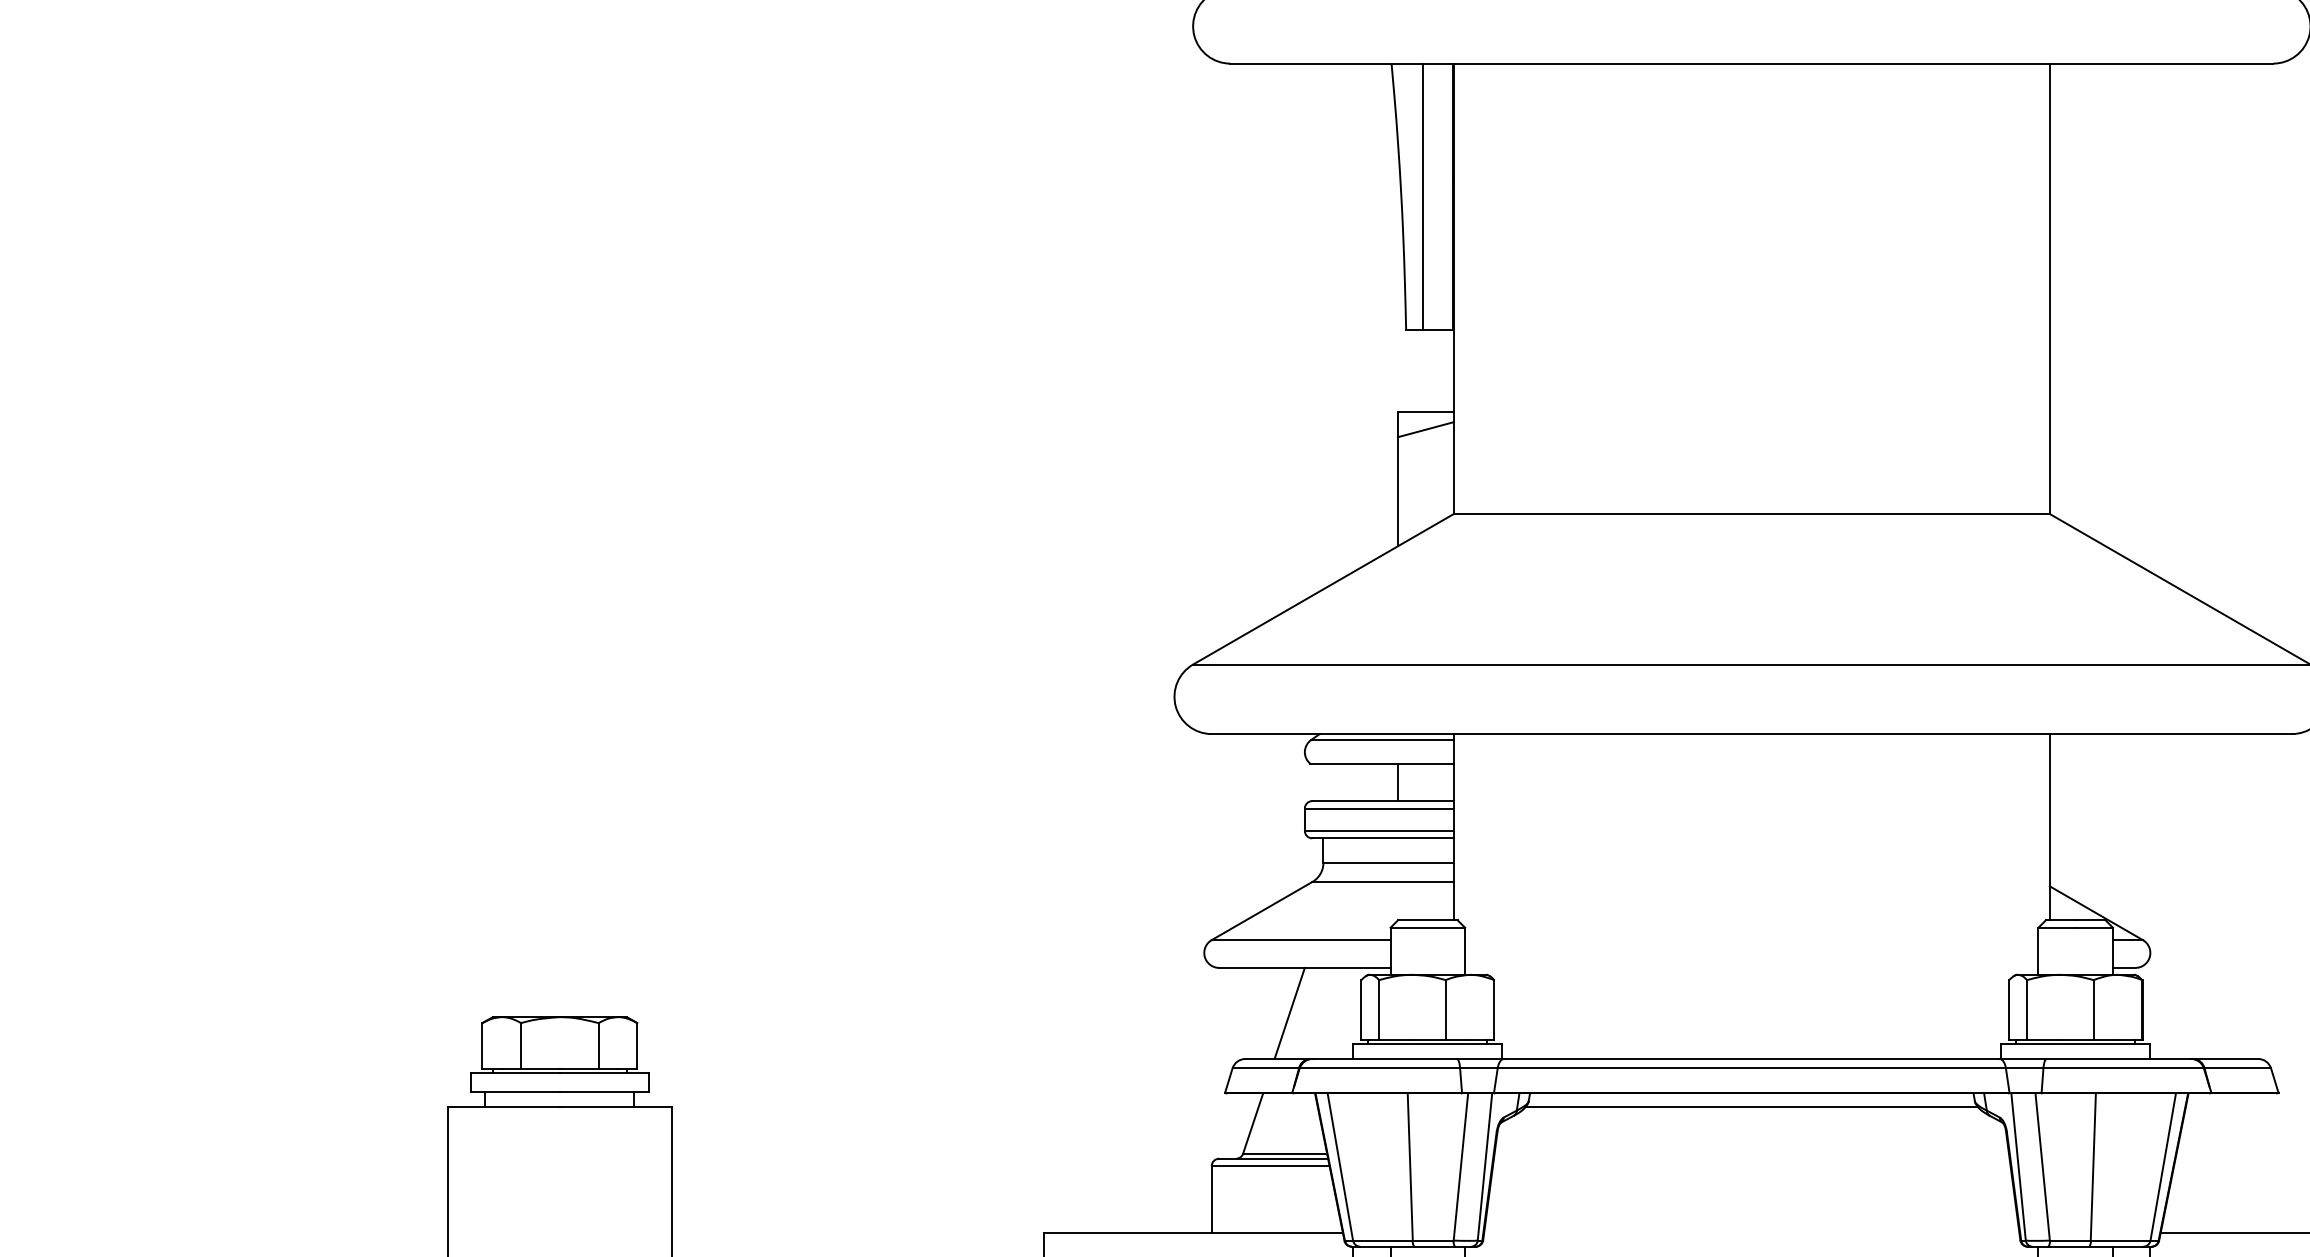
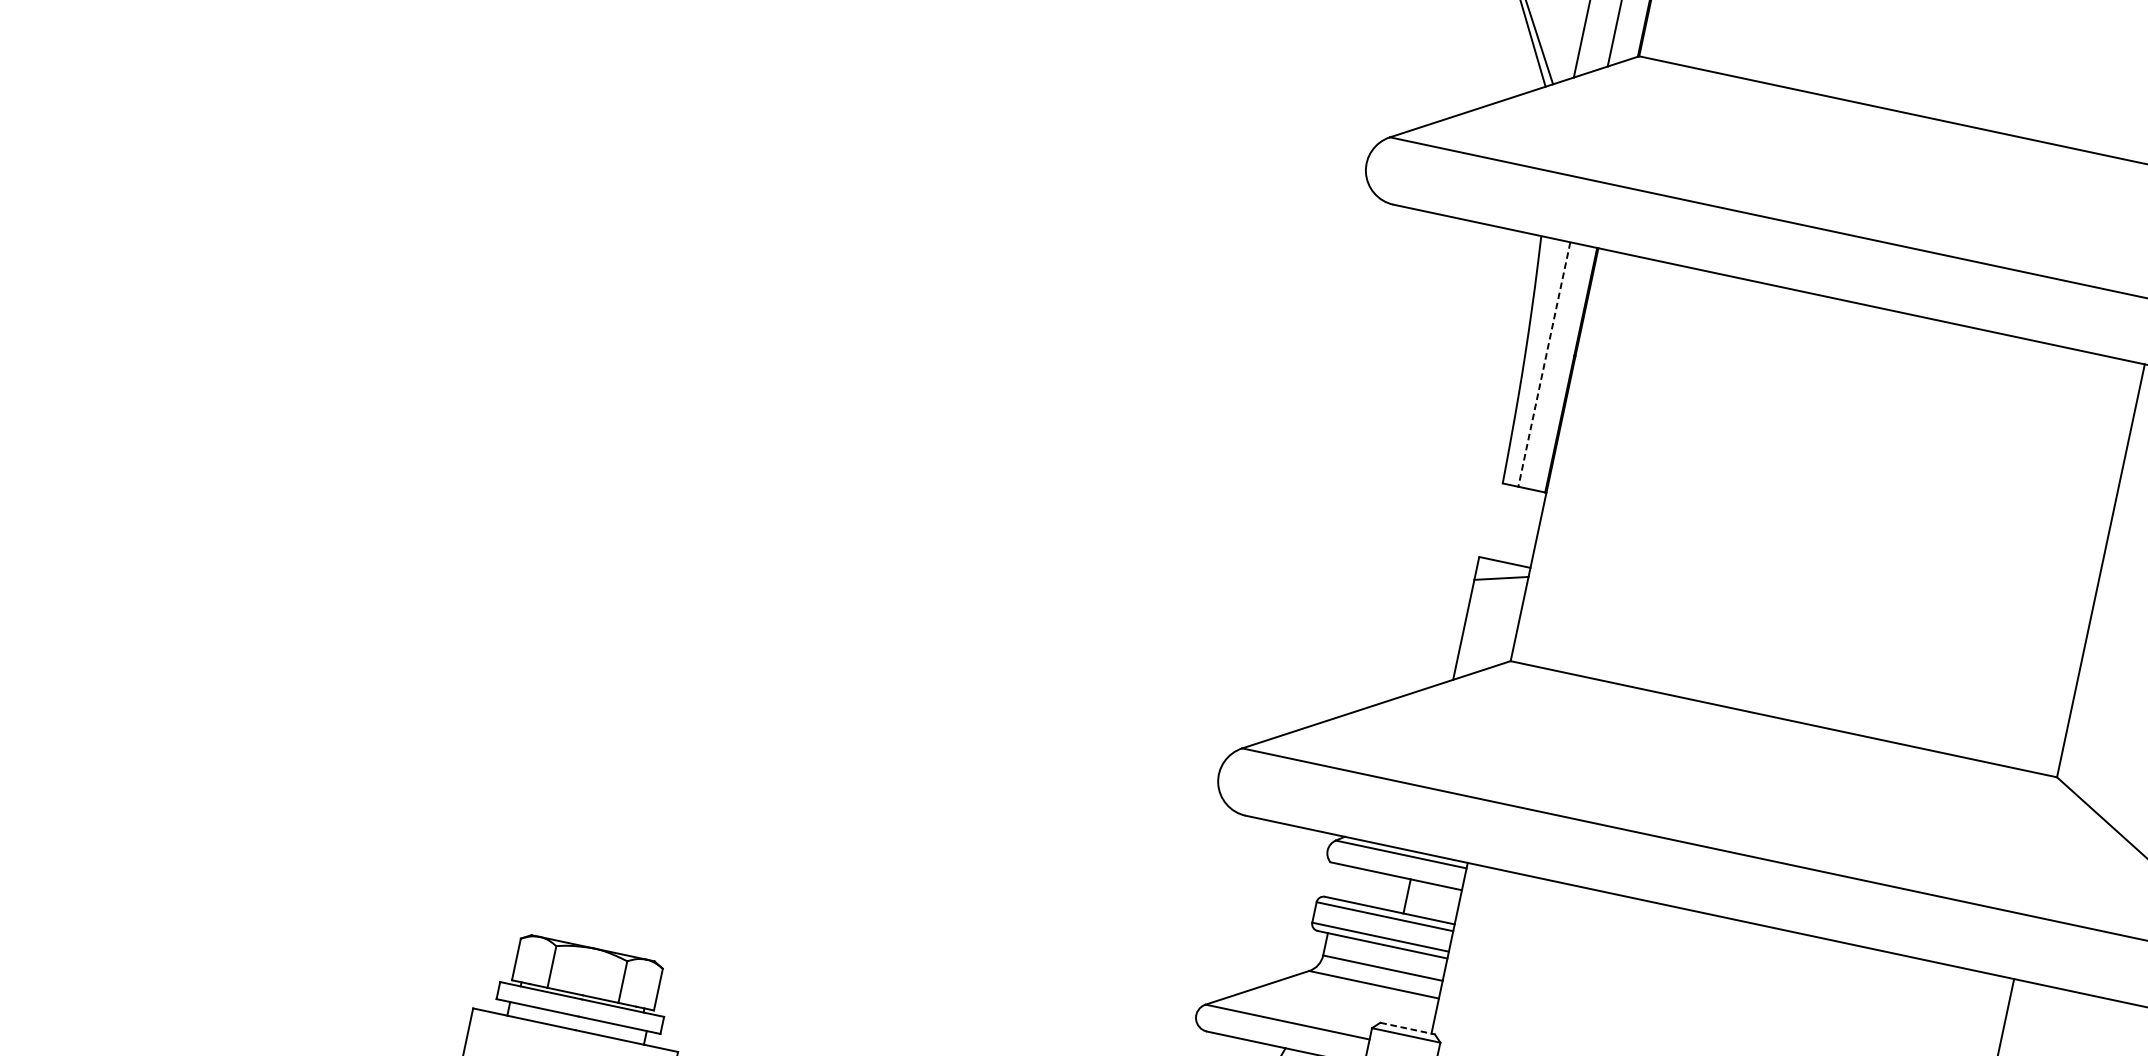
line: (1423, 197) -> (1544, 365), solid -> dashed
line: (1427, 920) -> (1407, 1028), solid -> dashed

